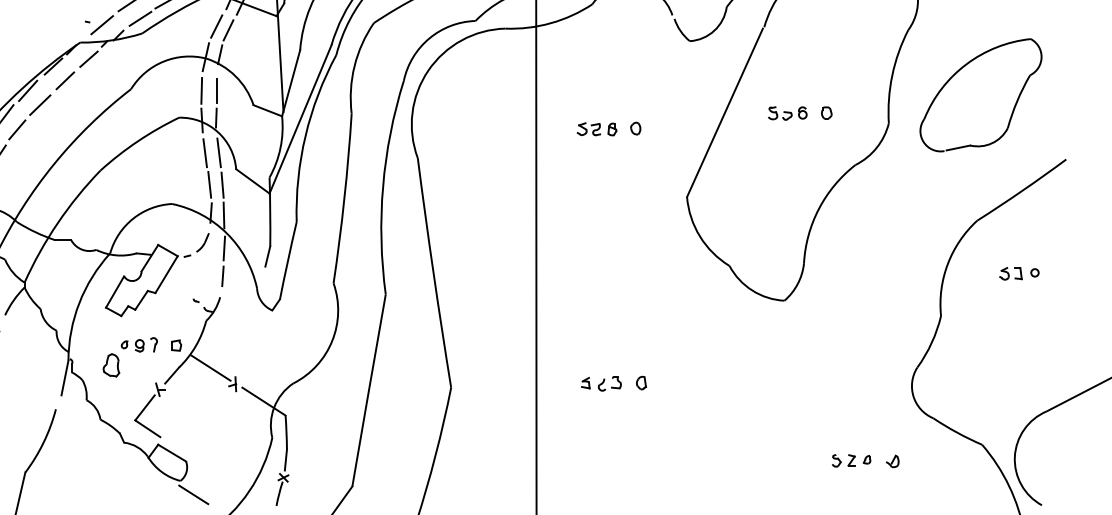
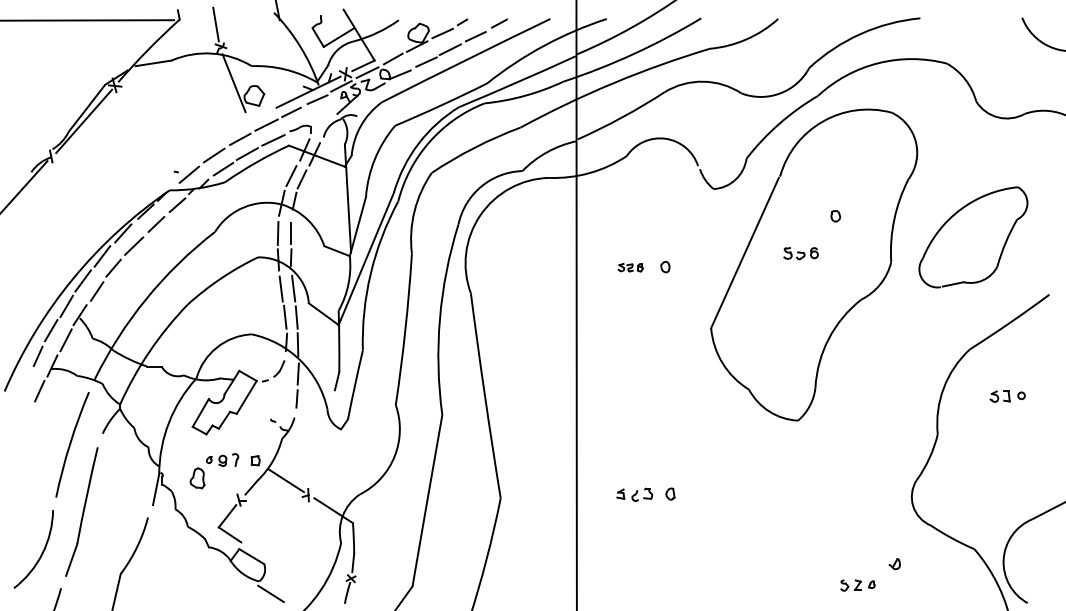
part: (826, 113) -> (835, 216), moved
part: (596, 129) -> (630, 267), size x0.7
part: (851, 460) -> (857, 585), moved

